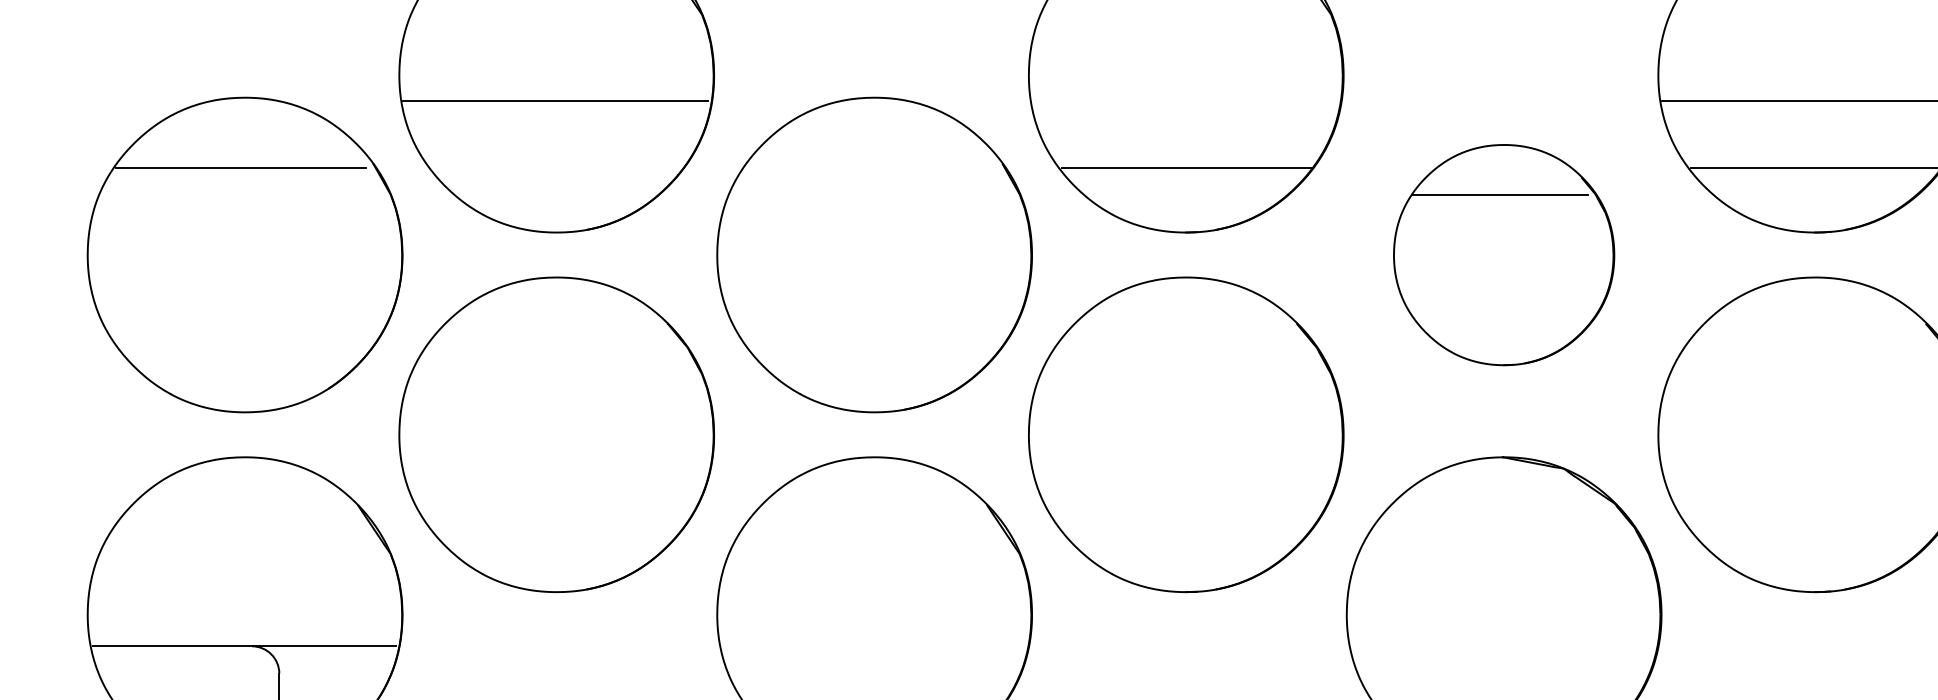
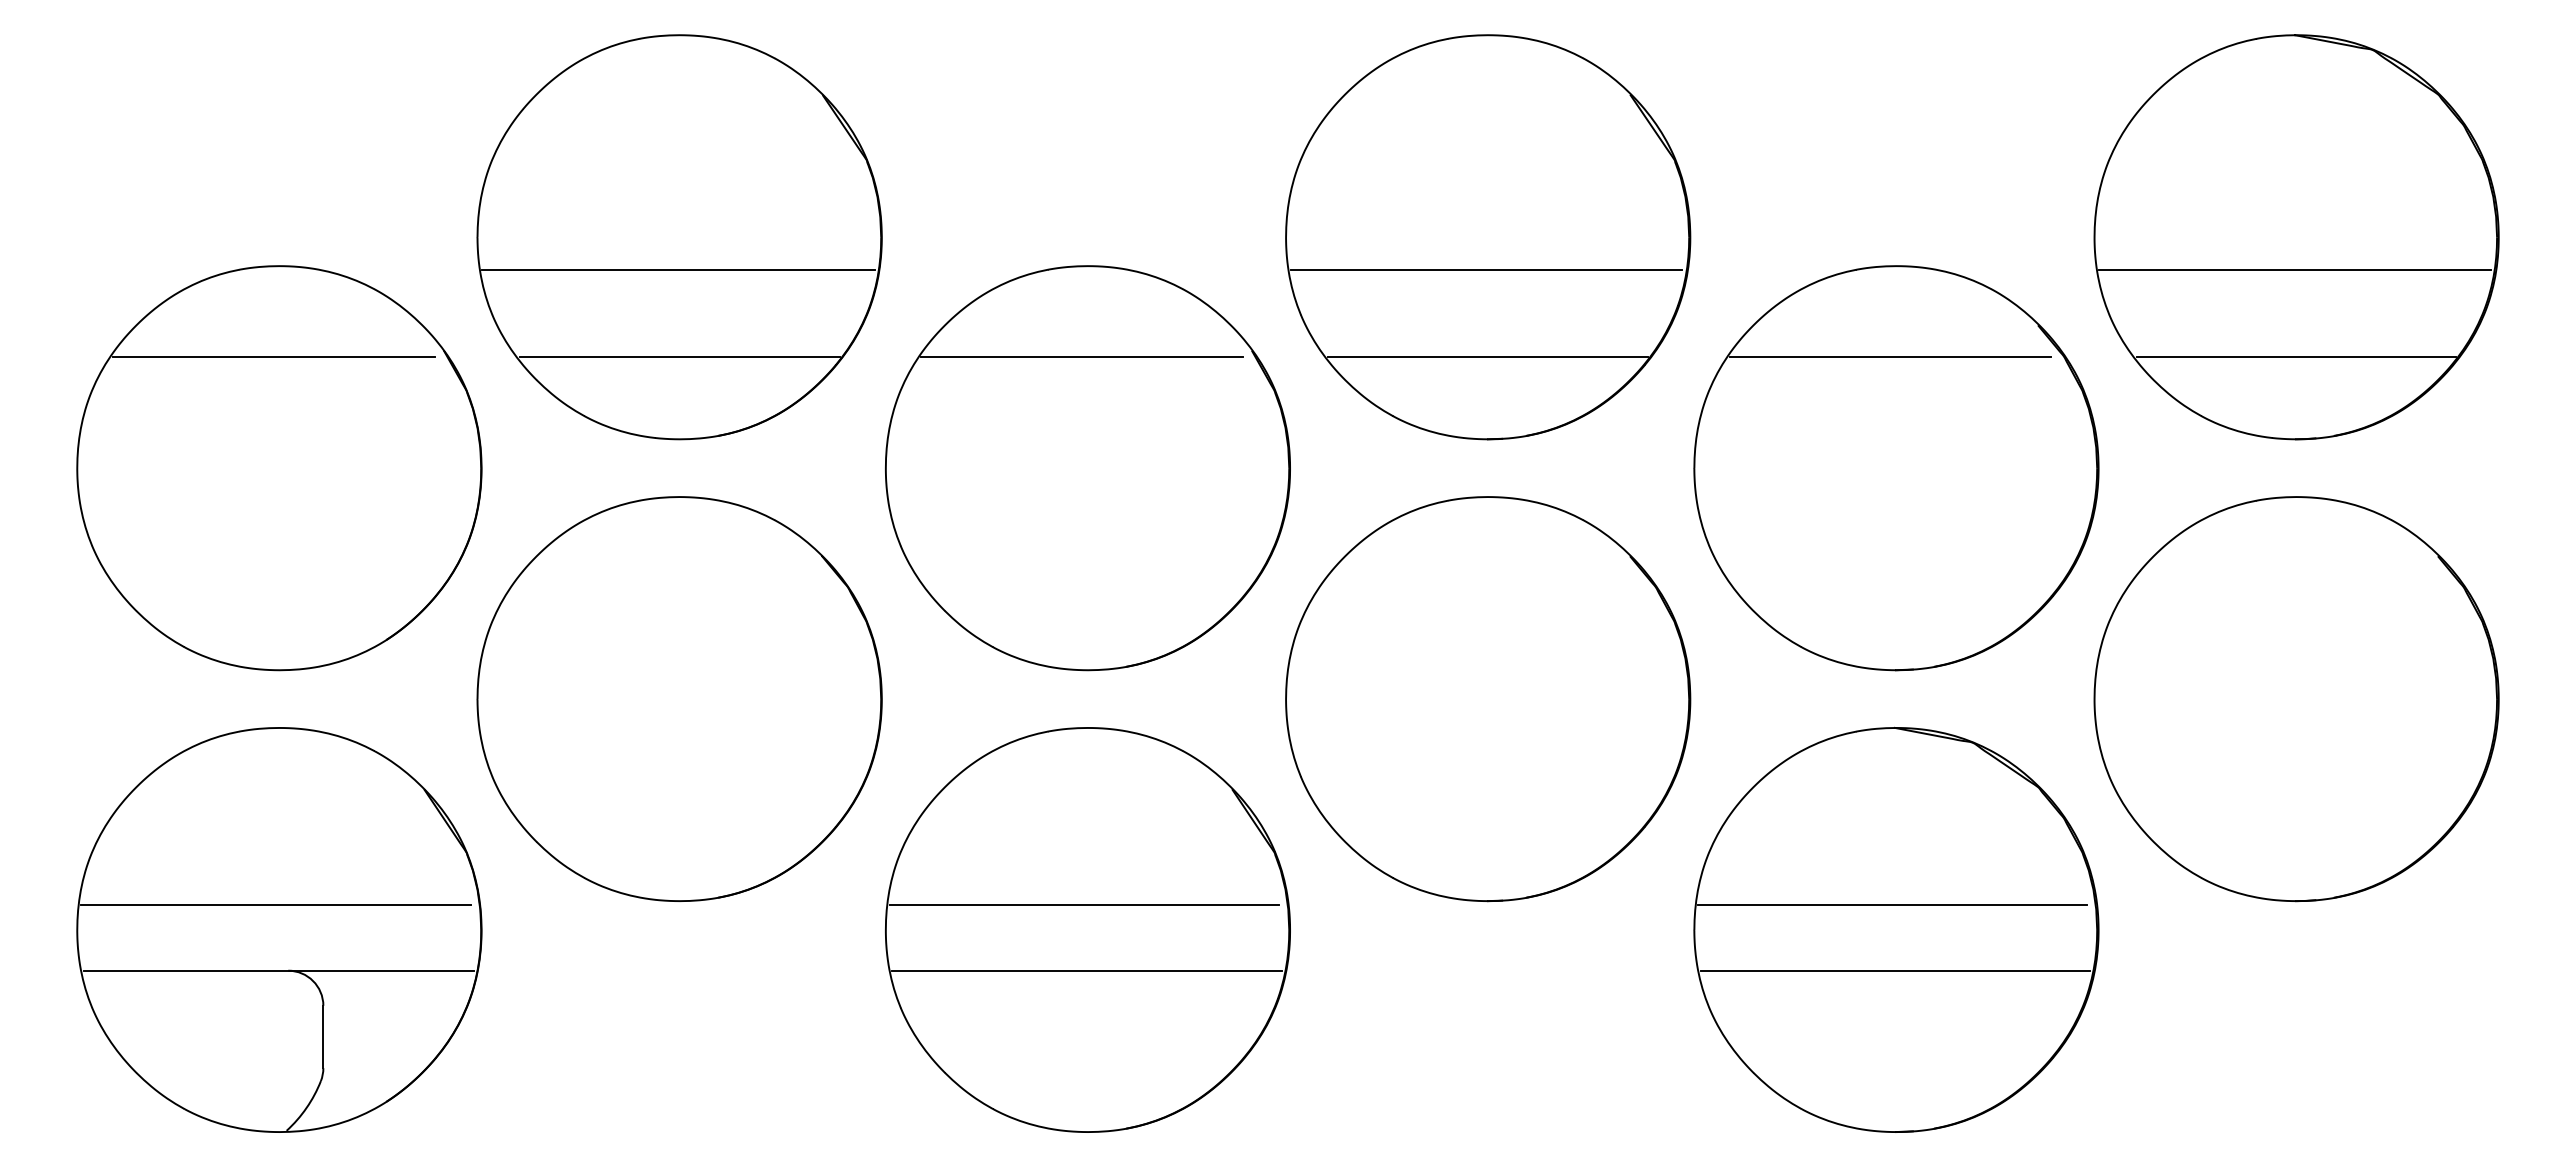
line: (1184, 101) -> (1486, 270), added
line: (556, 168) -> (679, 357), added
line: (869, 168) -> (1081, 357), added
part: (1504, 255) -> (1896, 468), size x1.43
line: (242, 595) -> (275, 905), added
line: (871, 595) -> (1083, 905), added
line: (1501, 595) -> (1892, 905), added
line: (873, 646) -> (1086, 970), added
line: (1502, 646) -> (1894, 970), added

